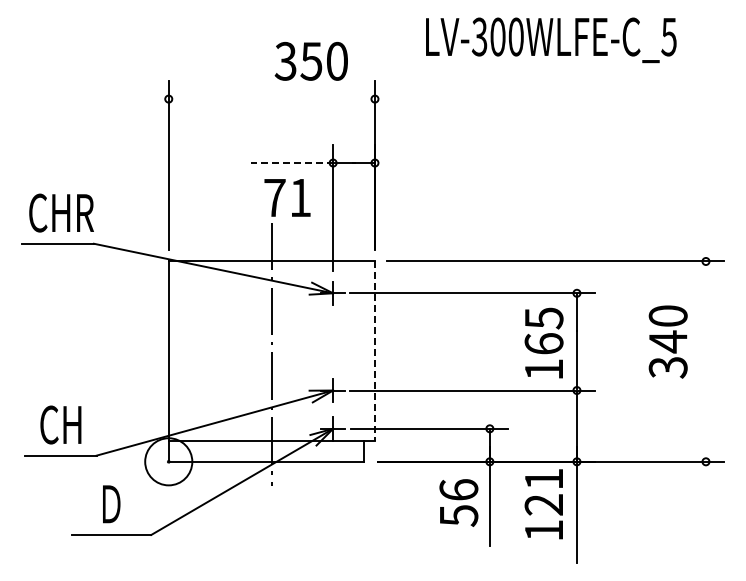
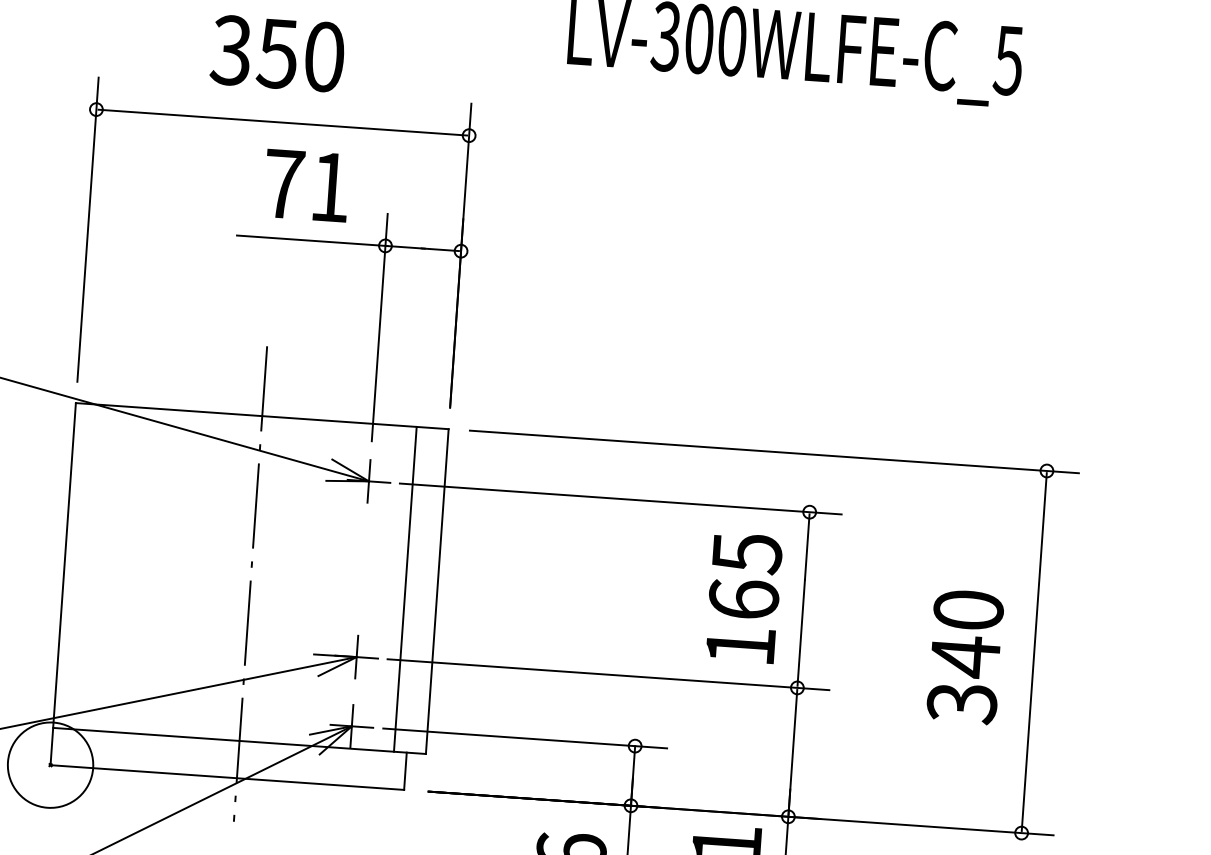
text: (310, 61) -> (276, 53), moved
line: (271, 99) -> (282, 123), added
line: (292, 163) -> (311, 241), dashed -> solid
text: (287, 197) -> (306, 184), moved
text: (667, 341) -> (964, 655), moved
line: (357, 351) -> (405, 589), added
line: (374, 351) -> (436, 591), dashed -> solid
line: (705, 361) -> (1033, 651), added

